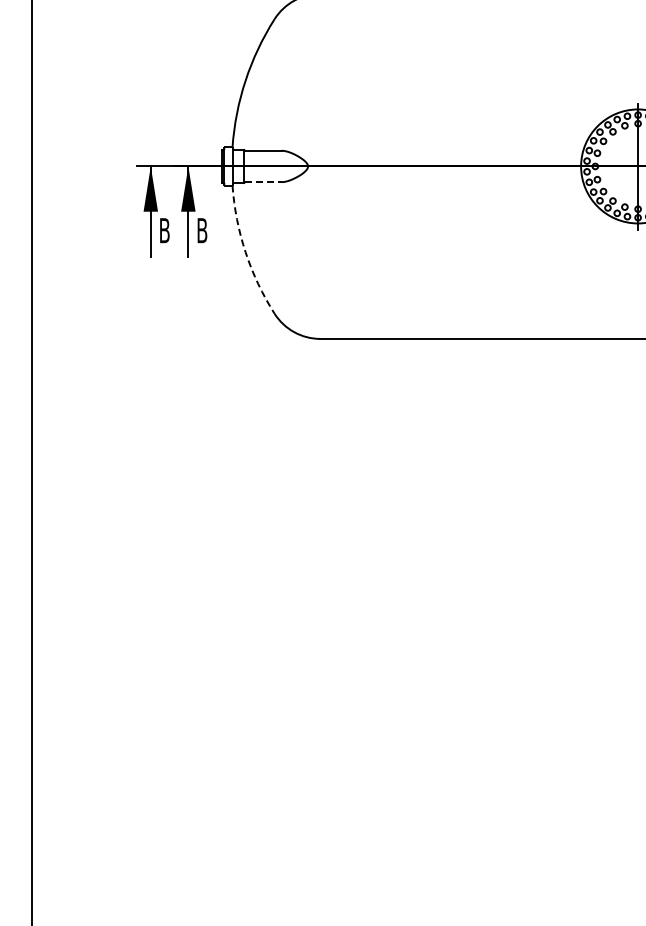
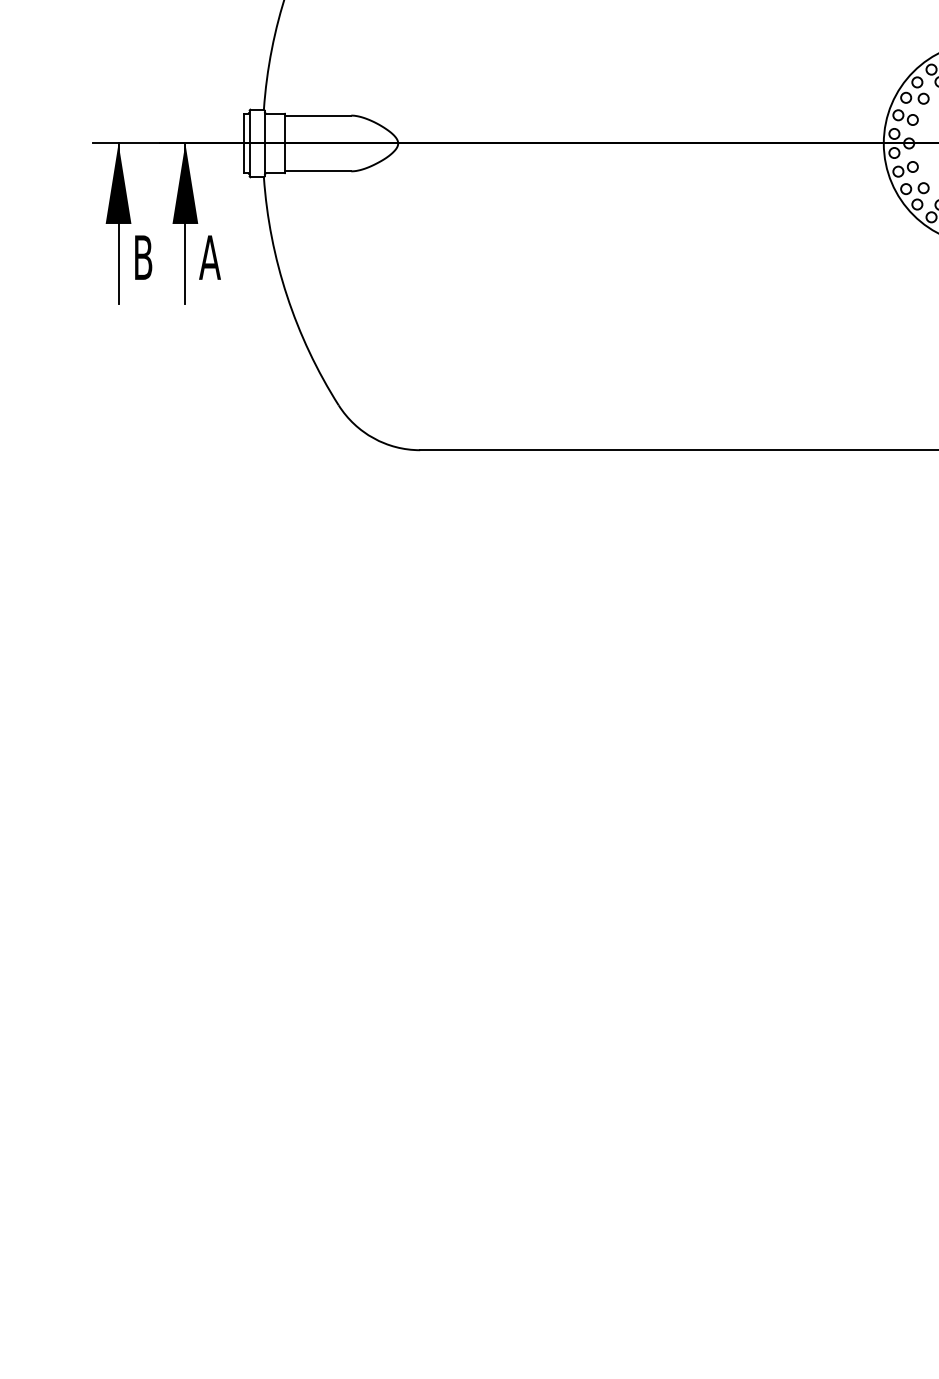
line: (263, 182) -> (318, 172), dashed -> solid
text: (202, 230) -> (210, 257), B -> A
arc: (245, 252) -> (286, 296), dashed -> solid

